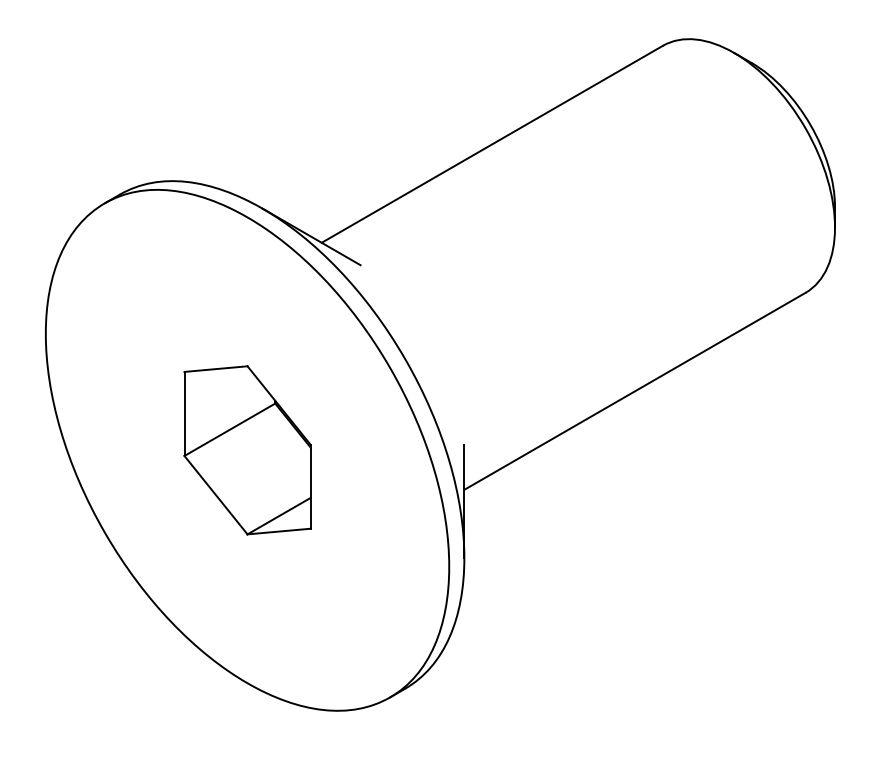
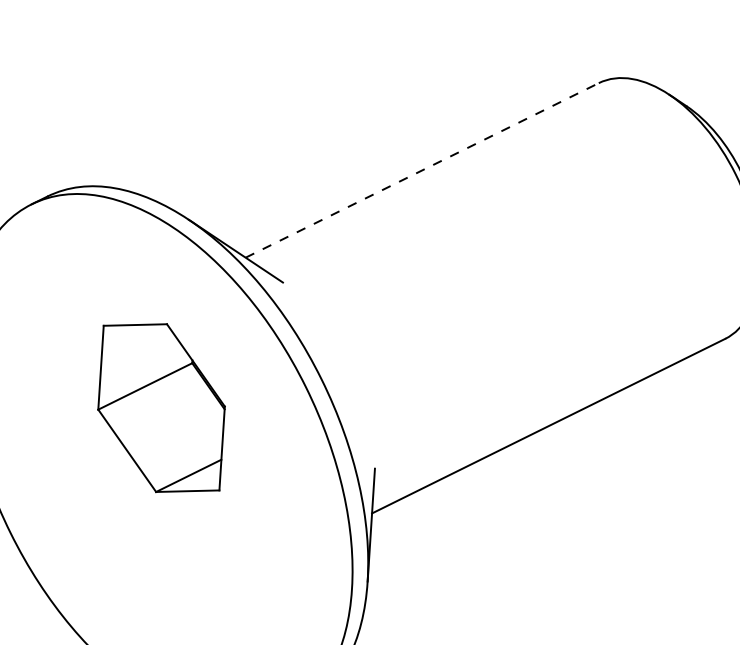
line: (492, 144) -> (422, 170), solid -> dashed
part: (247, 450) -> (161, 408), moved

